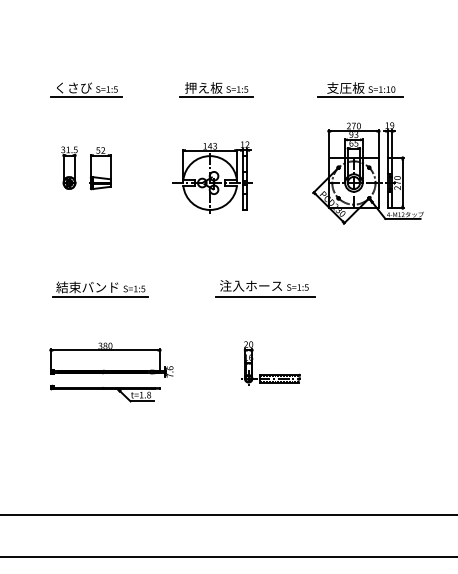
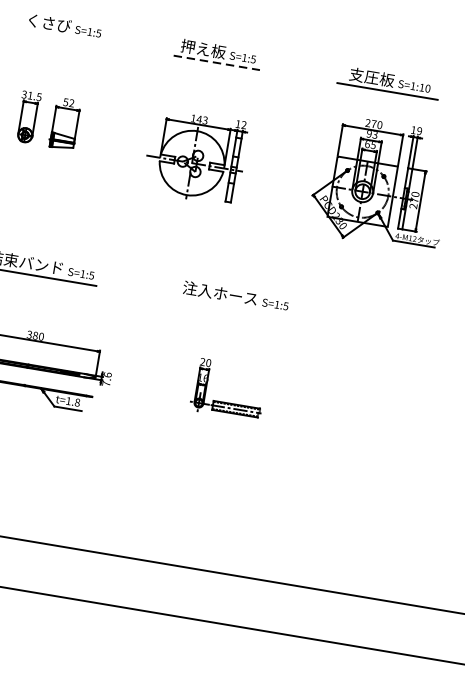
line: (85, 97) -> (61, 36), removed
line: (217, 97) -> (217, 63), solid -> dashed
line: (265, 296) -> (235, 308), removed

